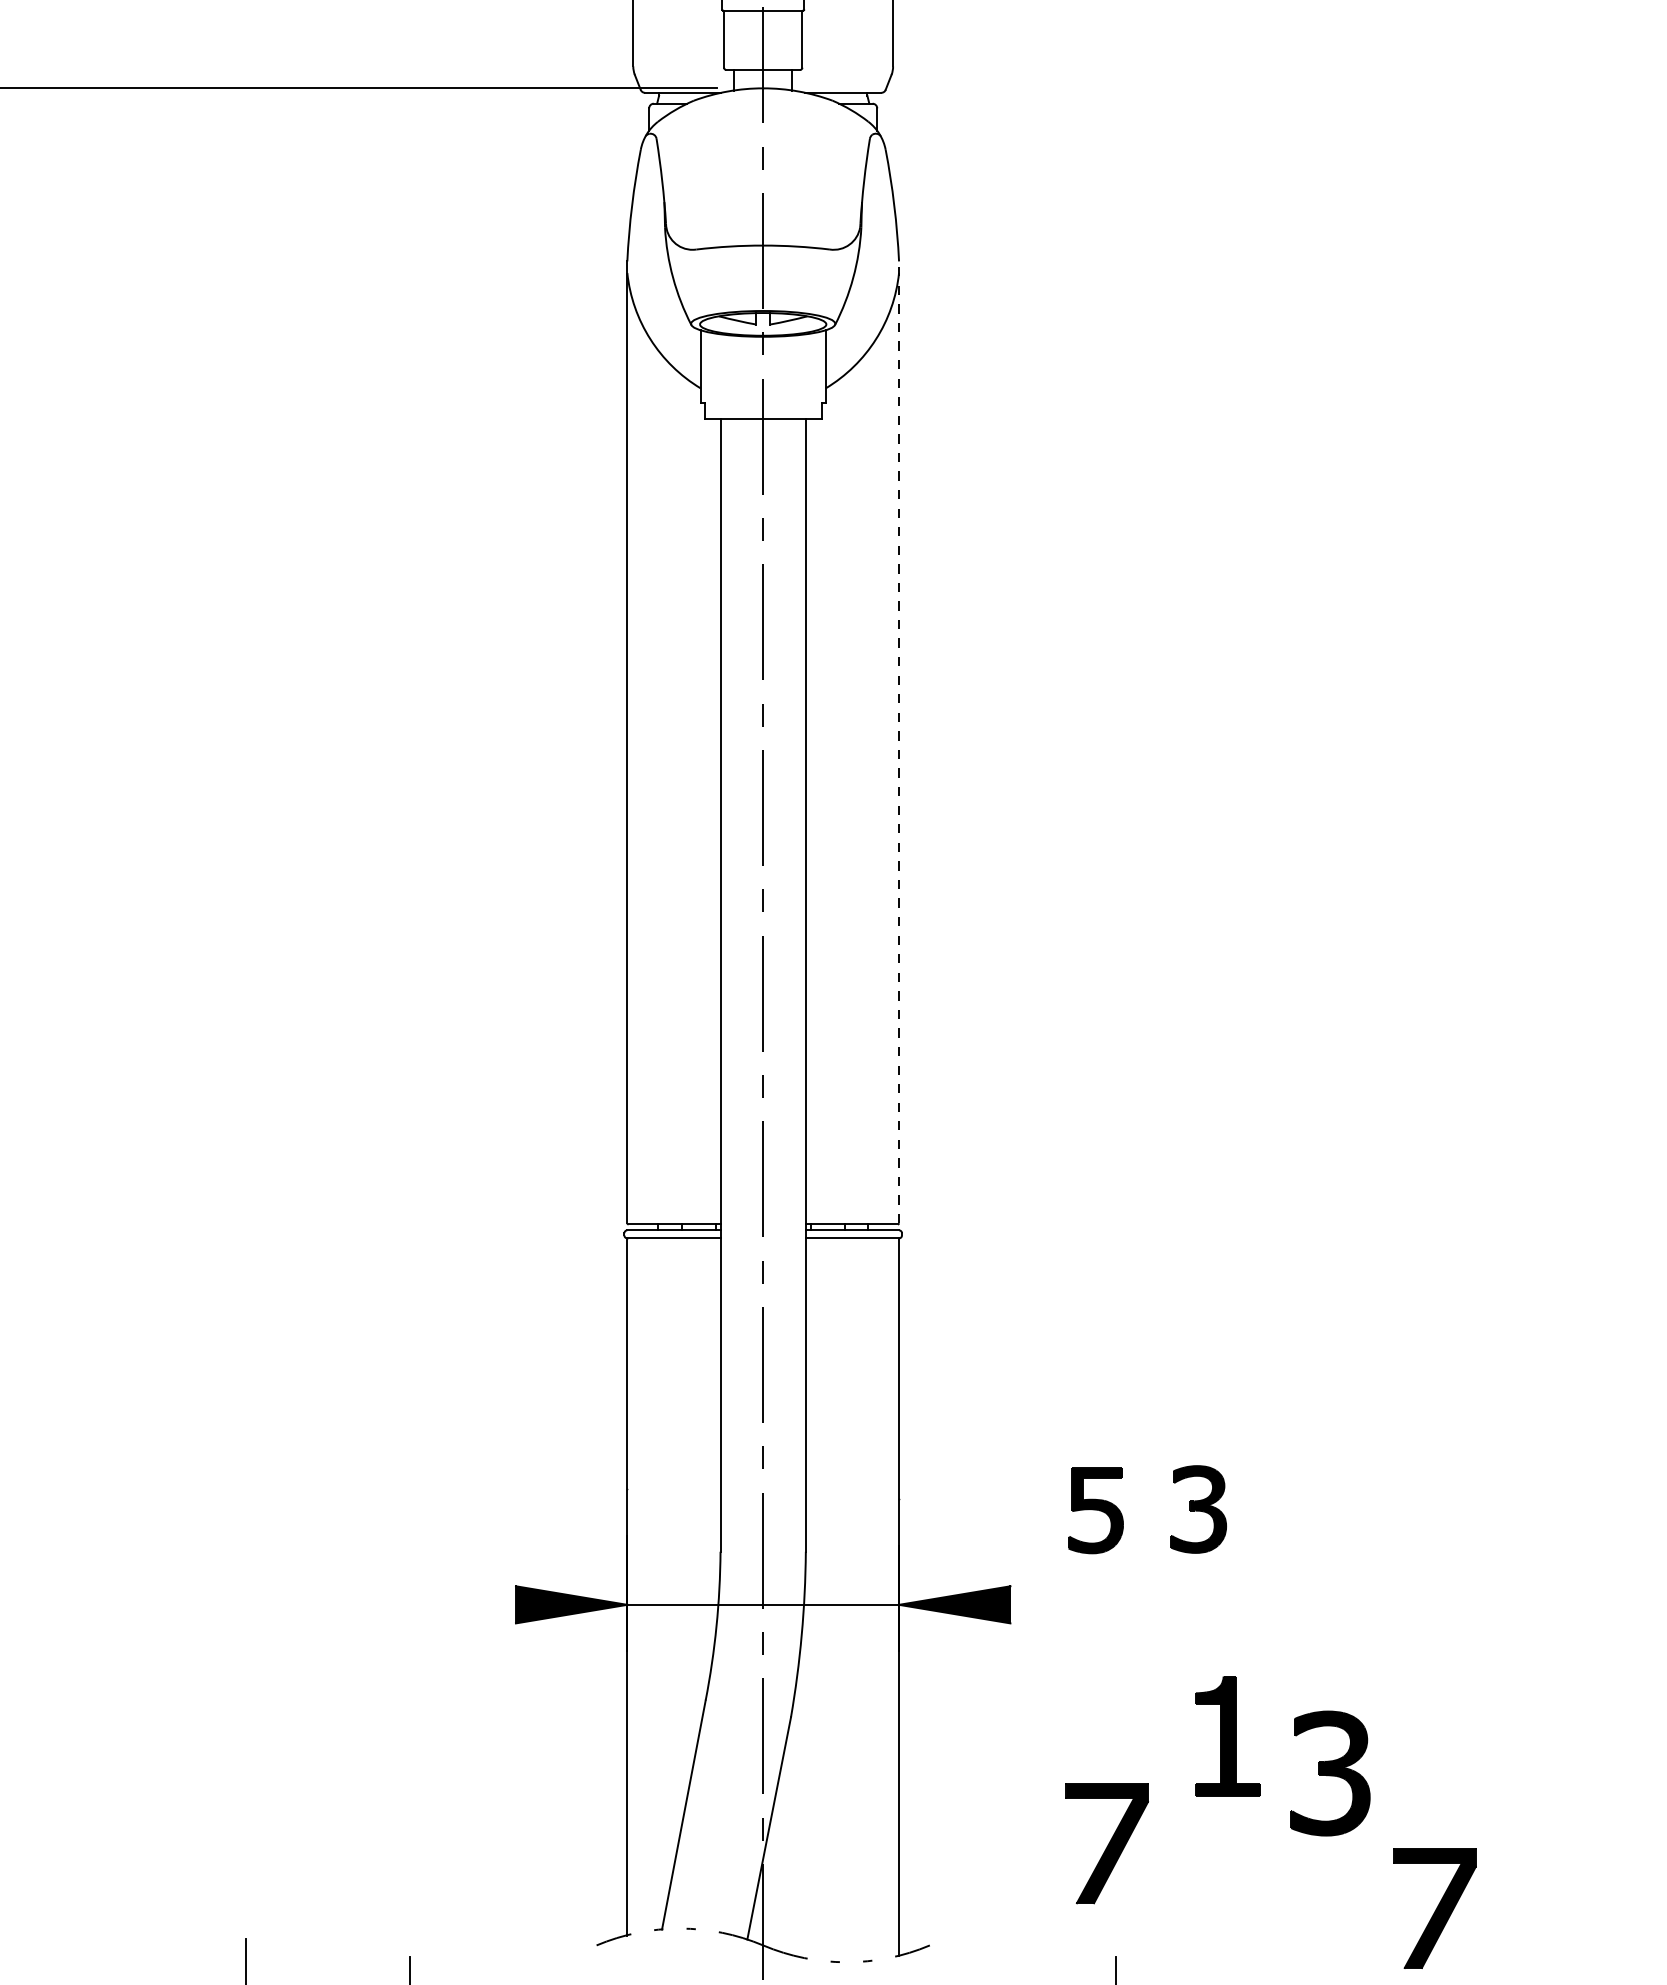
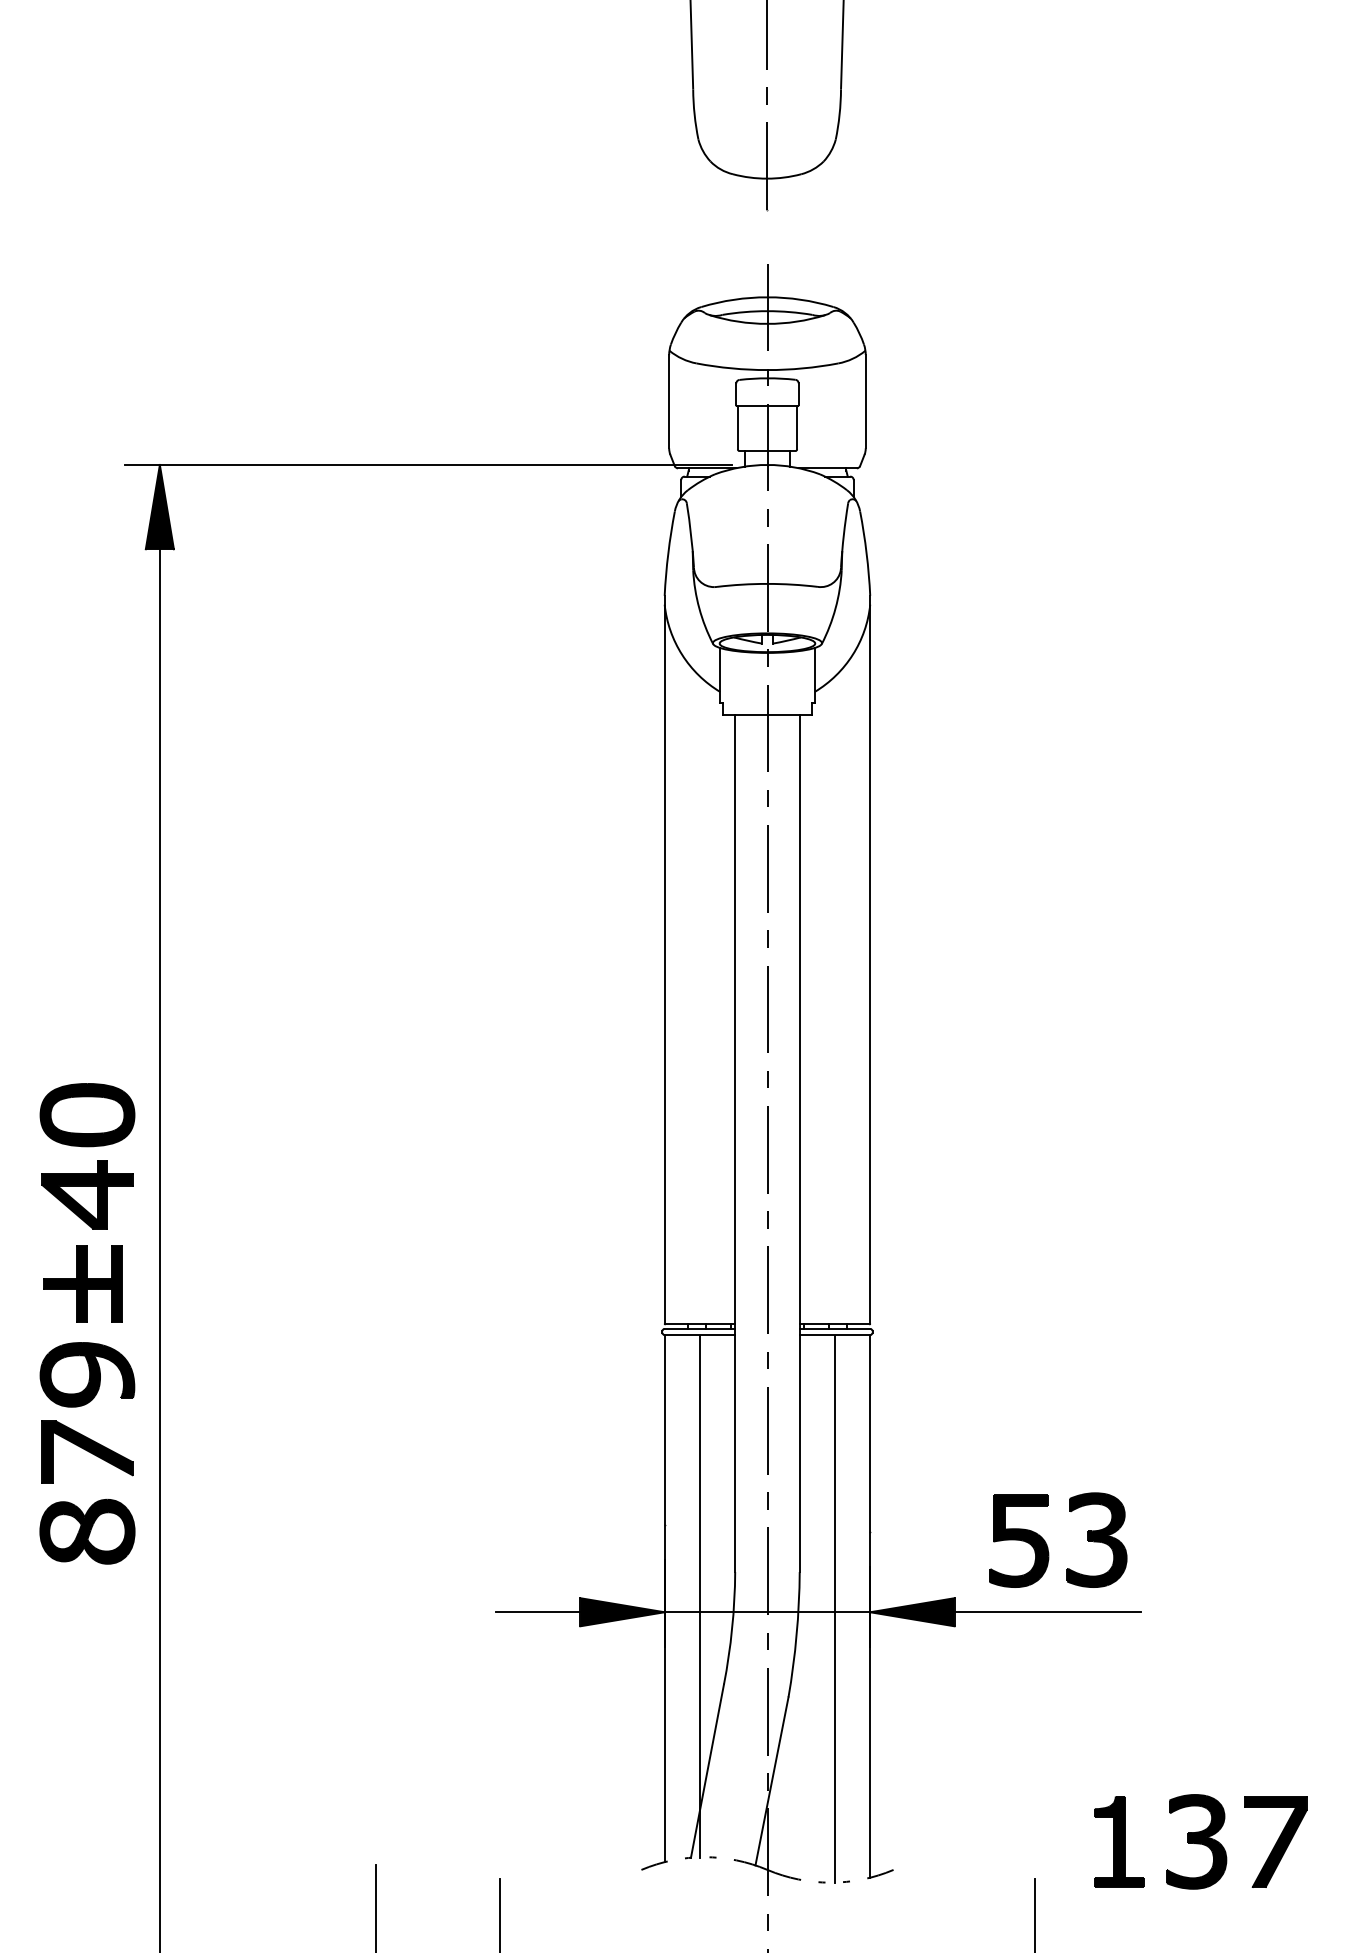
line: (899, 742) -> (870, 959), dashed -> solid
part: (1198, 1508) -> (1096, 1539), size x1.43
part: (1096, 1509) -> (1019, 1540), size x1.43
line: (674, 1584) -> (700, 1596), added
line: (851, 1599) -> (834, 1608), added
line: (460, 1605) -> (538, 1612), added
line: (1133, 1605) -> (1047, 1612), added
part: (1228, 1736) -> (1119, 1841), moved
part: (1330, 1773) -> (1196, 1841), moved
part: (1106, 1843) -> (1027, 1792), removed

